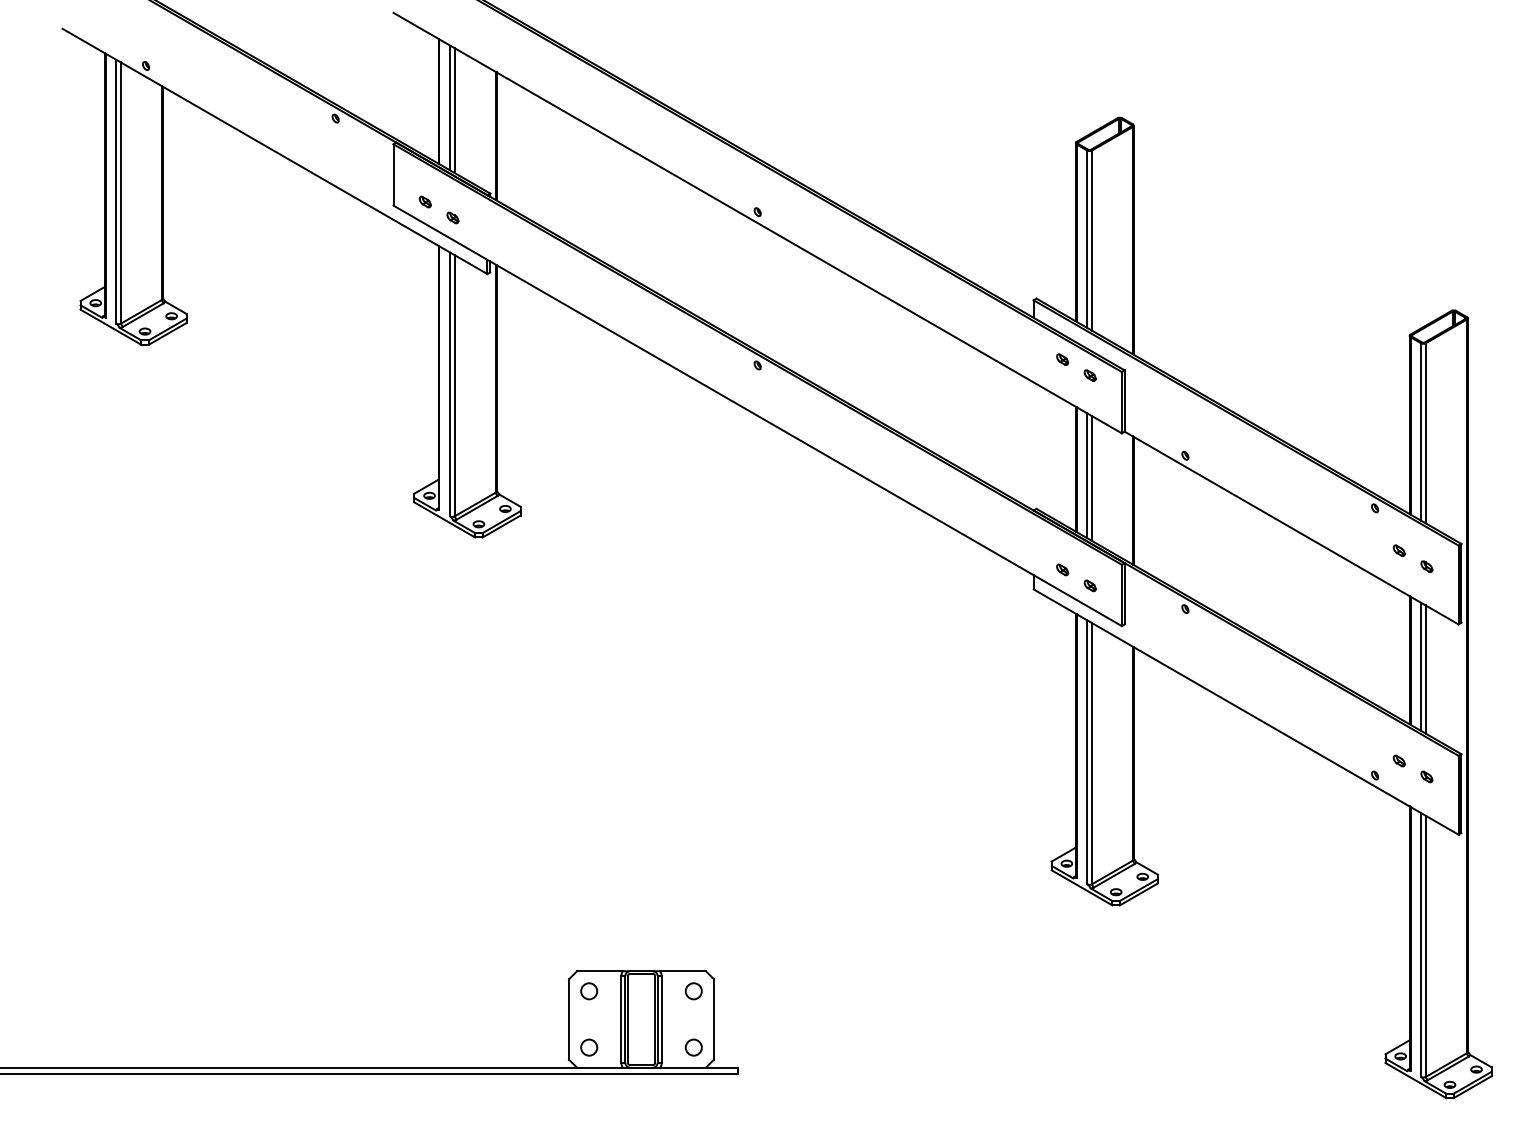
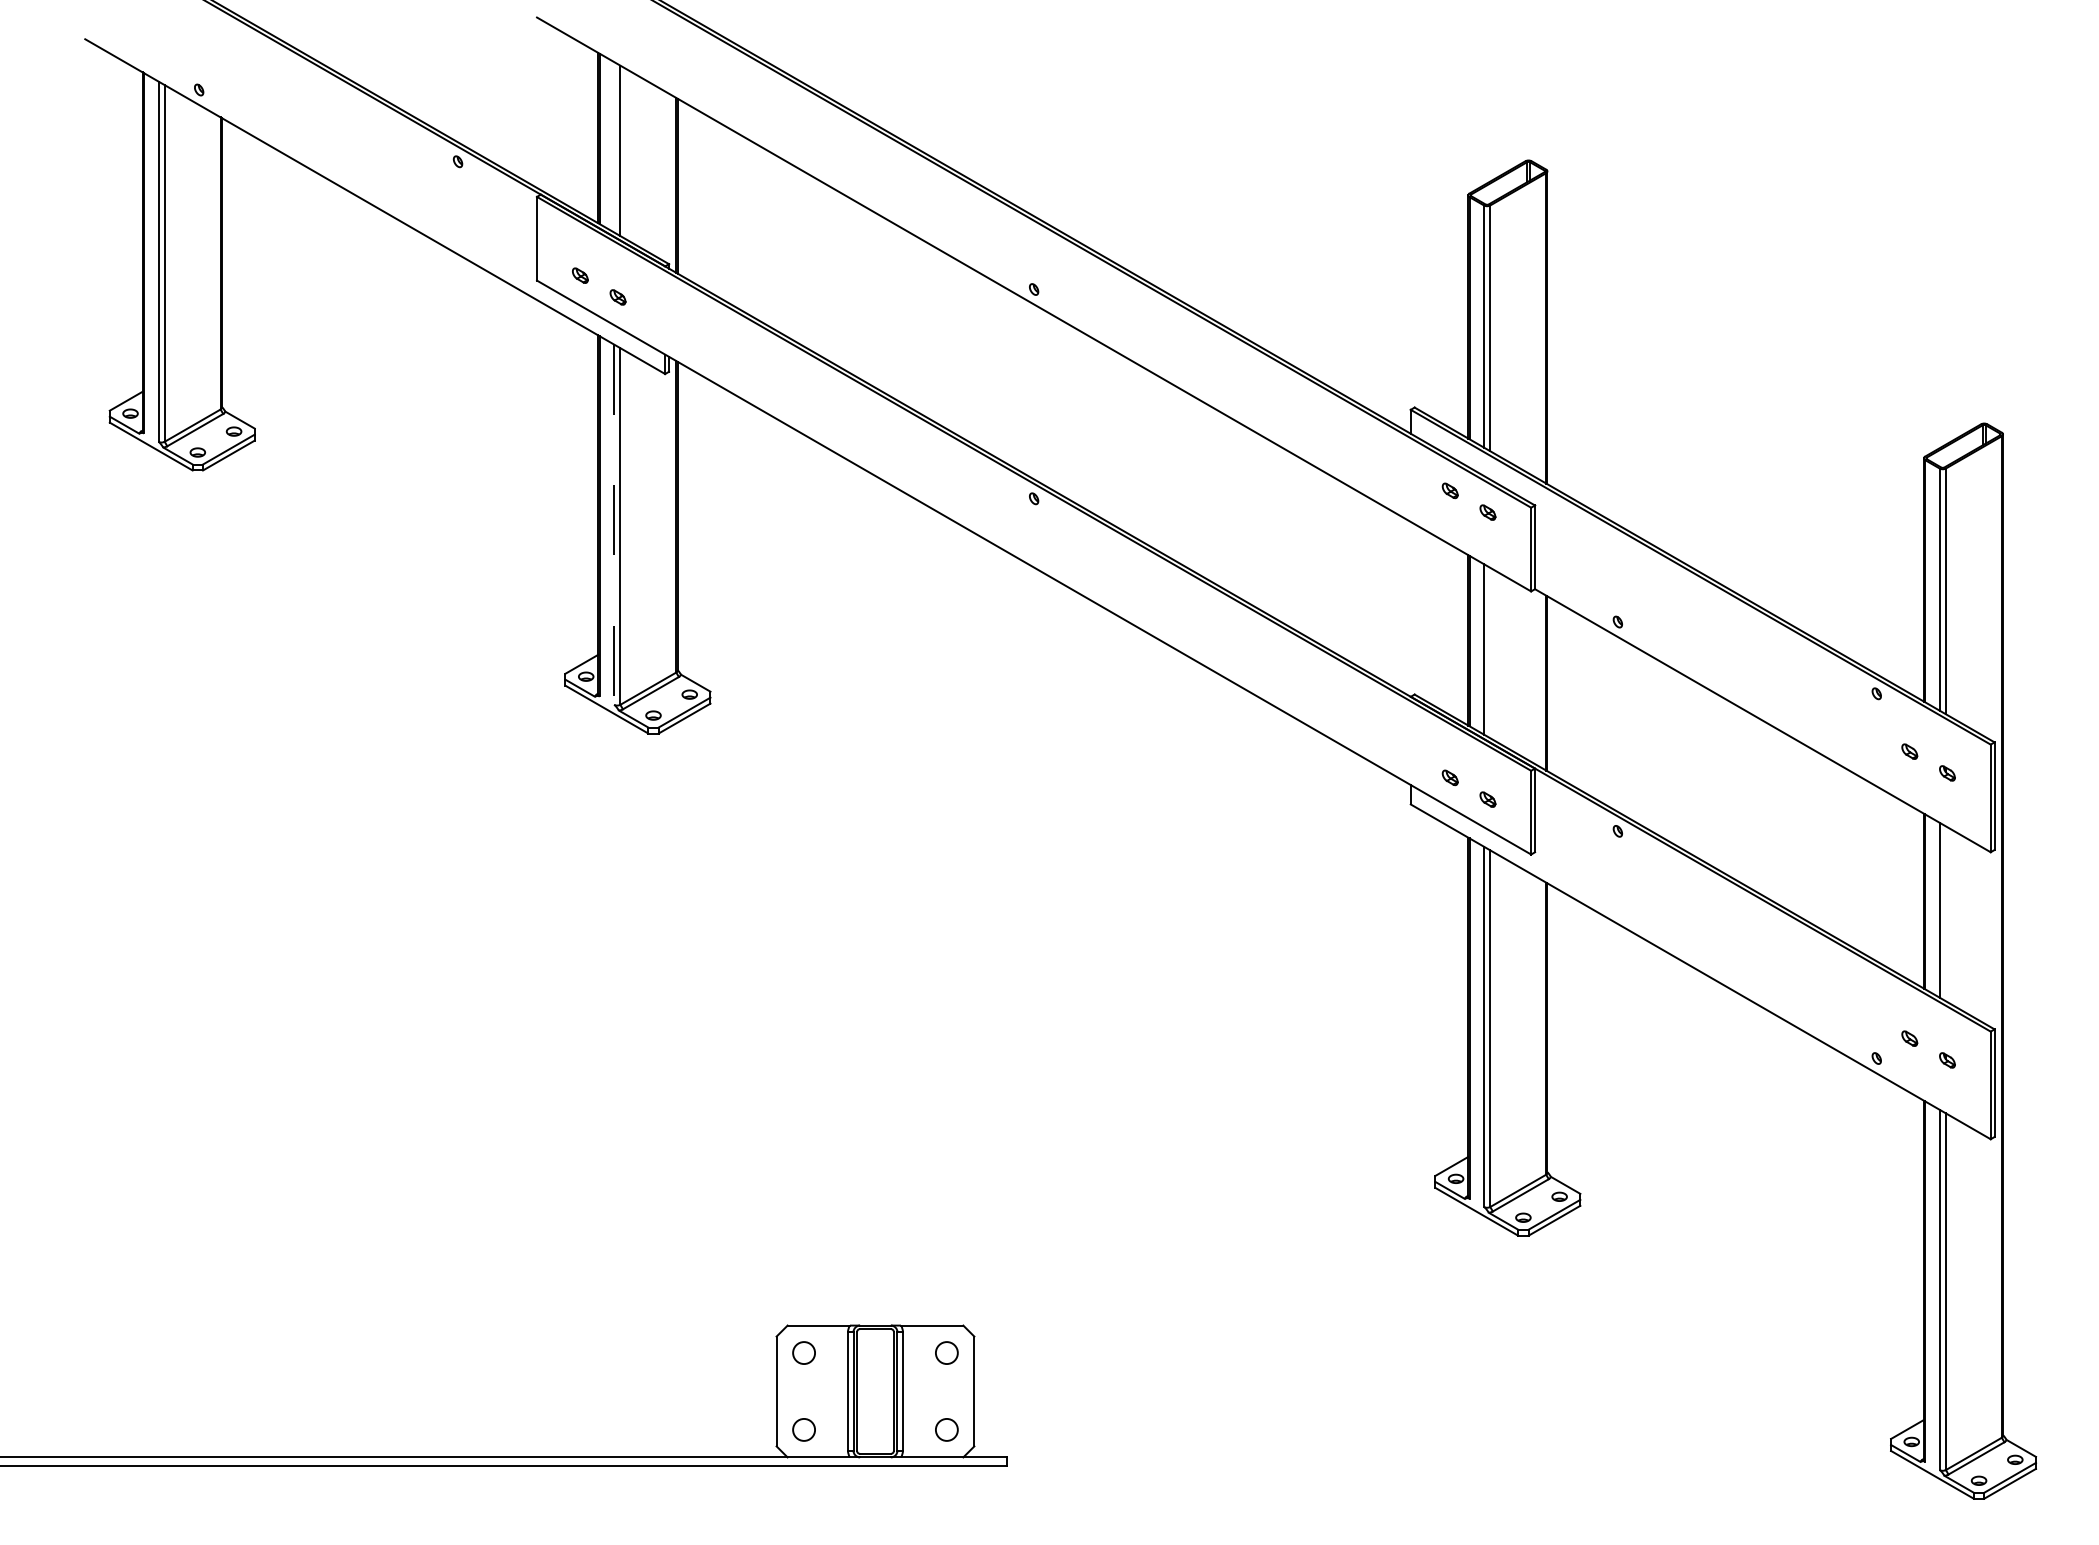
line: (450, 108) -> (614, 147), removed
line: (450, 385) -> (614, 525), solid -> dashed
line: (1092, 478) -> (1490, 652), removed
line: (1425, 669) -> (1945, 913), removed

